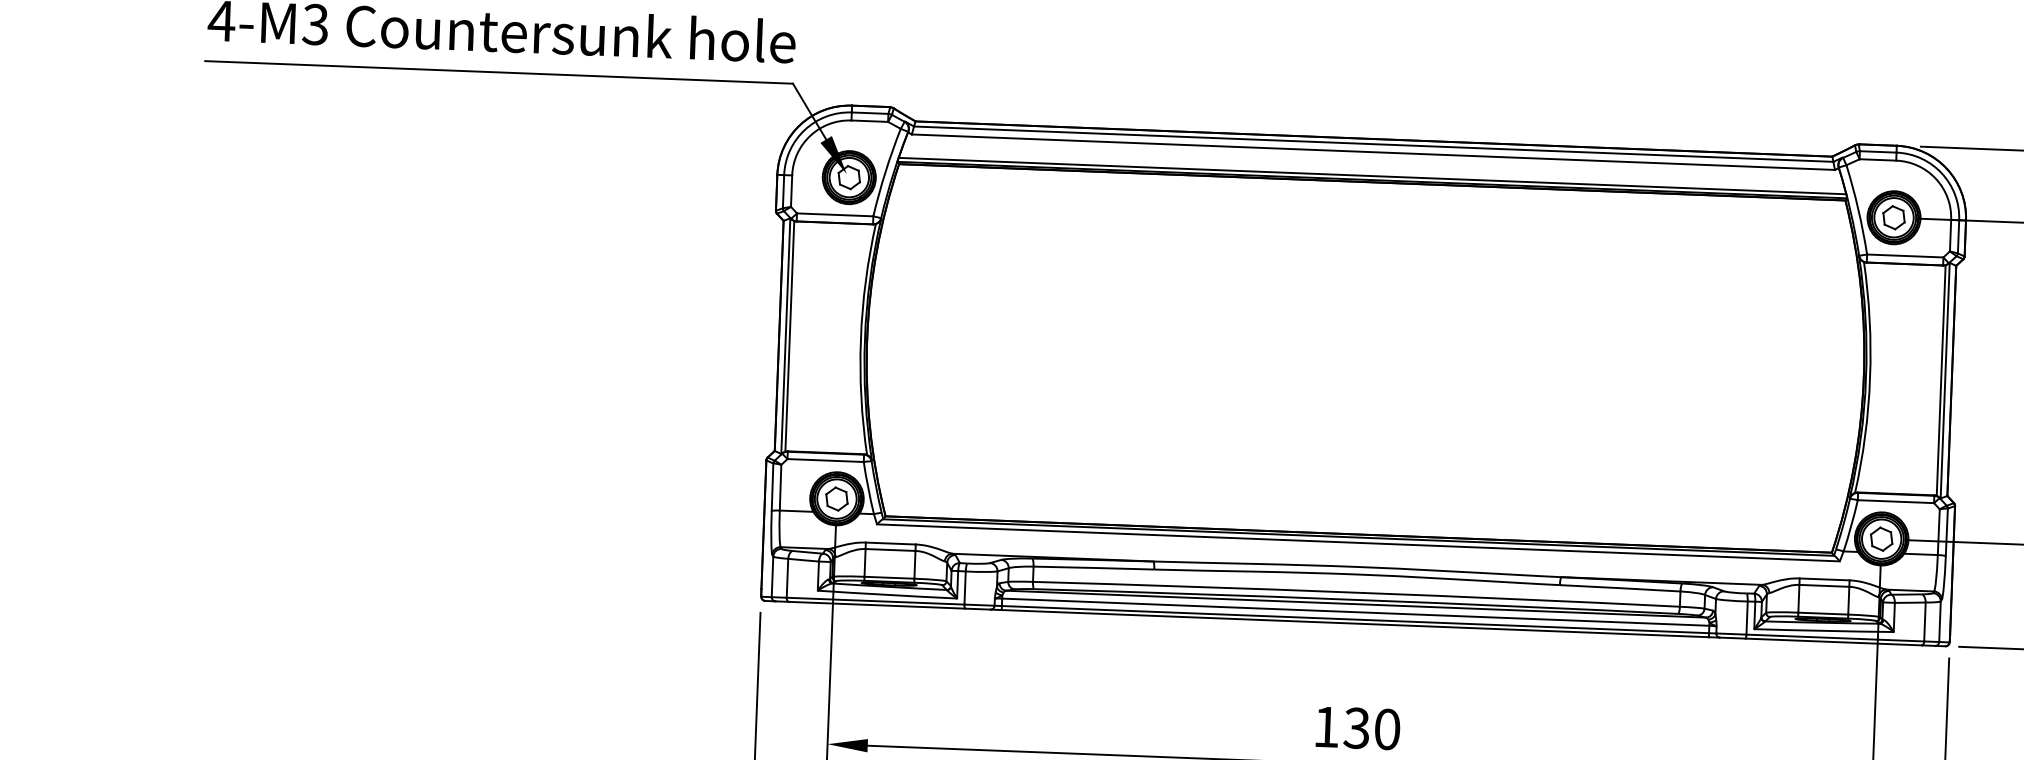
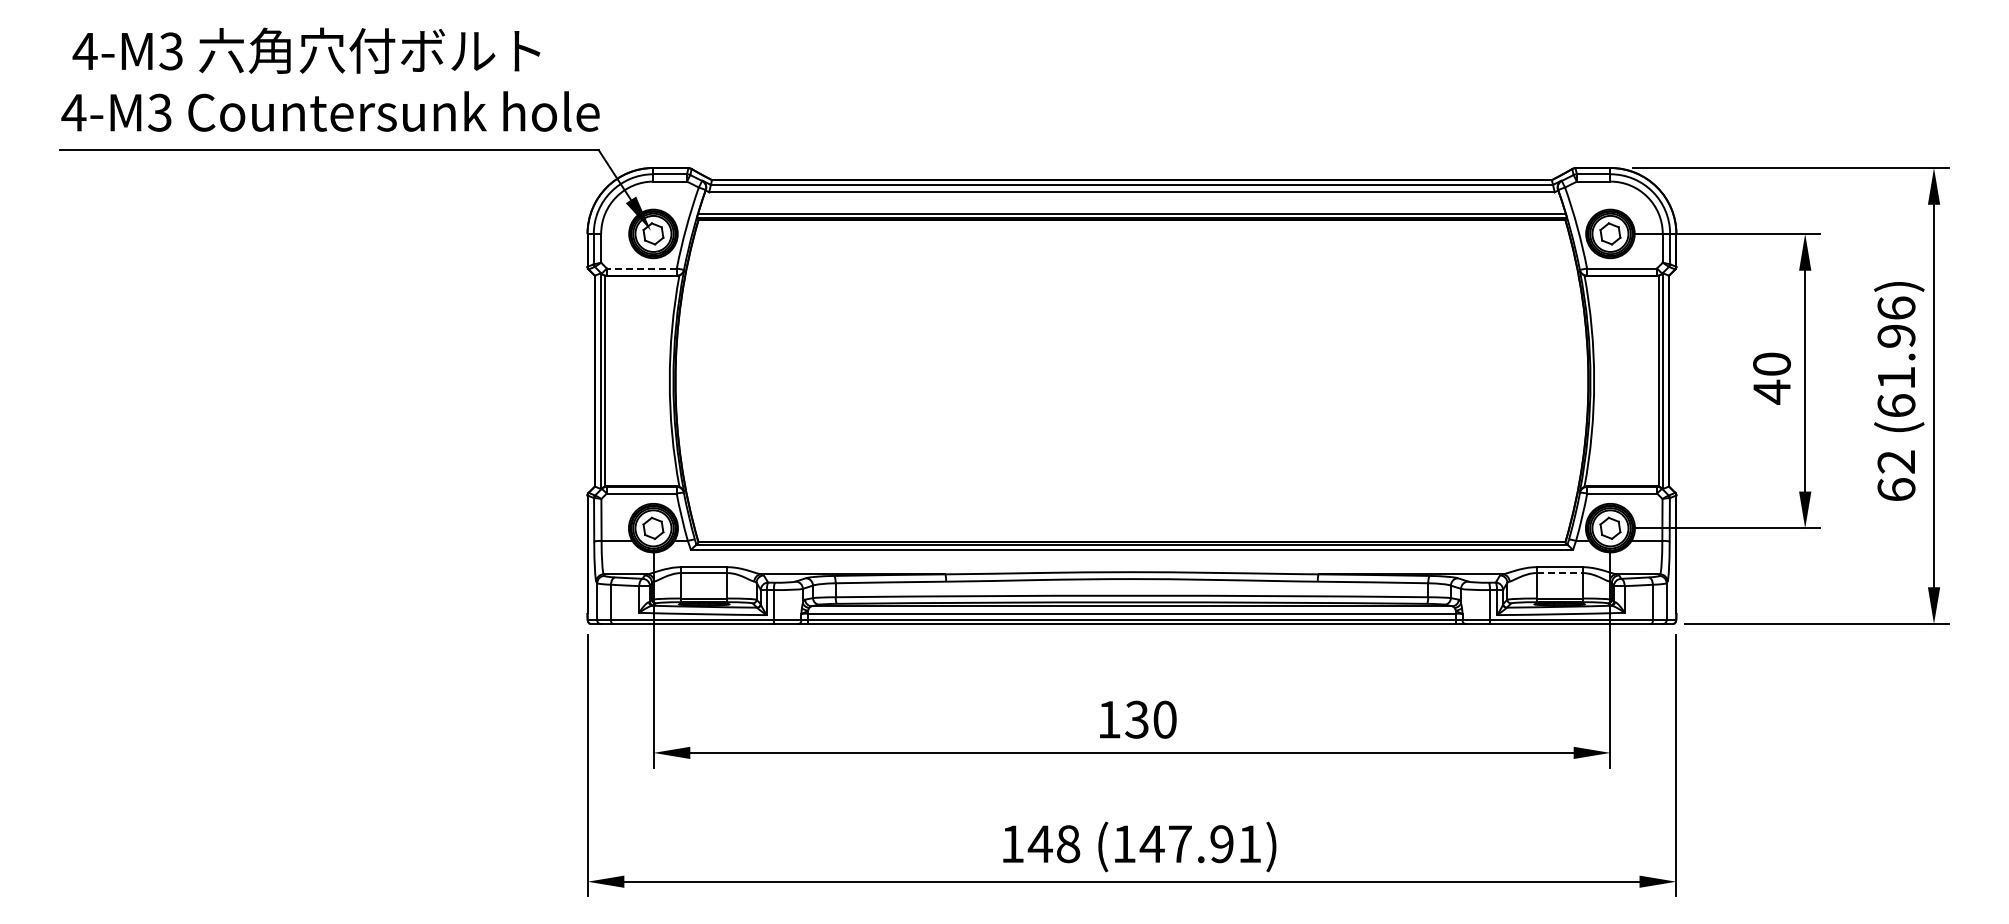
line: (834, 214) -> (641, 268), solid -> dashed
line: (1824, 586) -> (1559, 573), solid -> dashed

